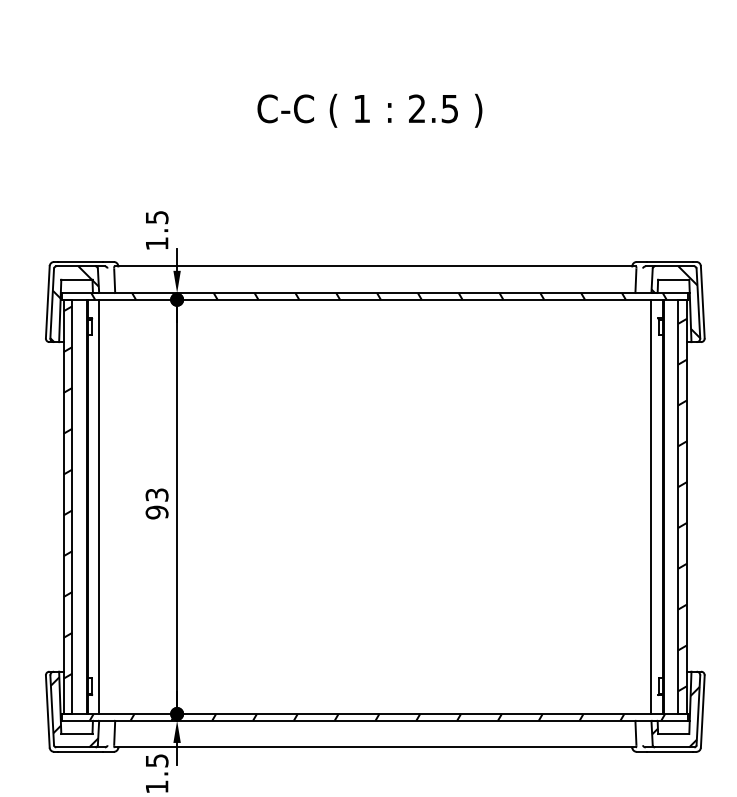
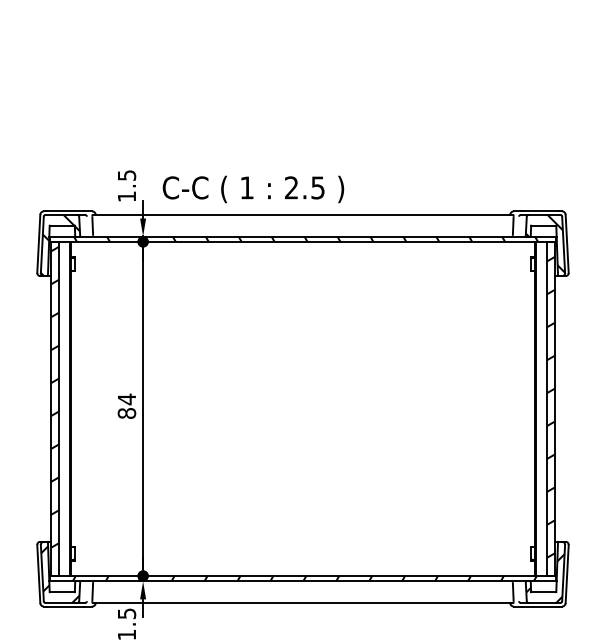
text: (369, 110) -> (253, 189), moved
text: (156, 503) -> (126, 406), 93 -> 84
line: (99, 506) -> (80, 408), removed
line: (651, 506) -> (525, 408), removed

